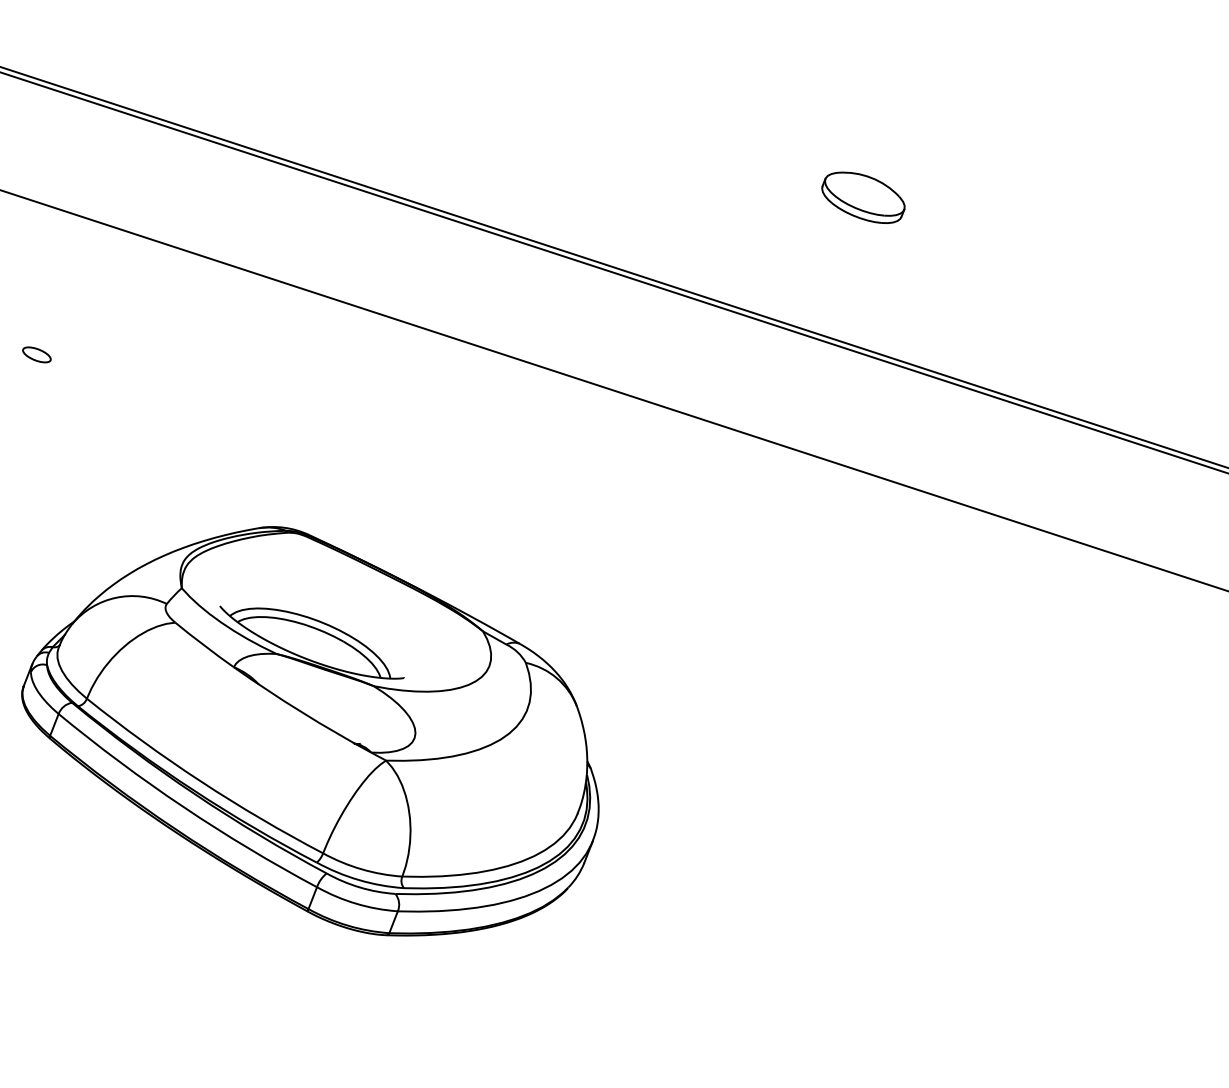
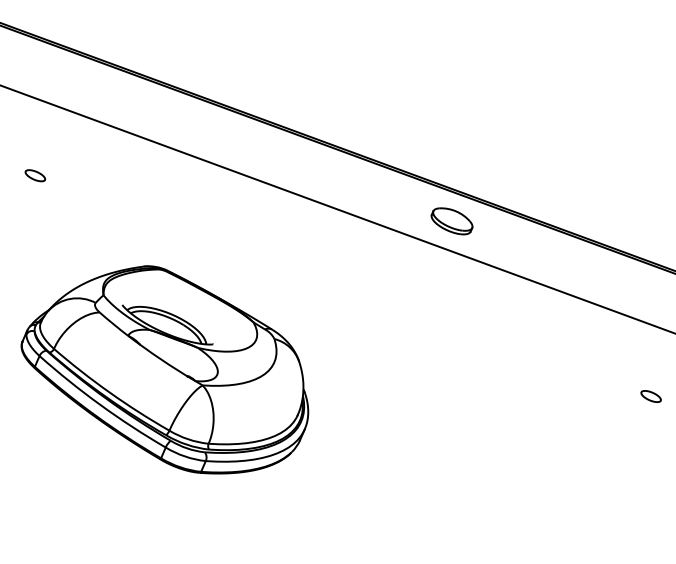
part: (862, 198) -> (451, 221), moved
part: (35, 354) -> (34, 175), size x1.43

